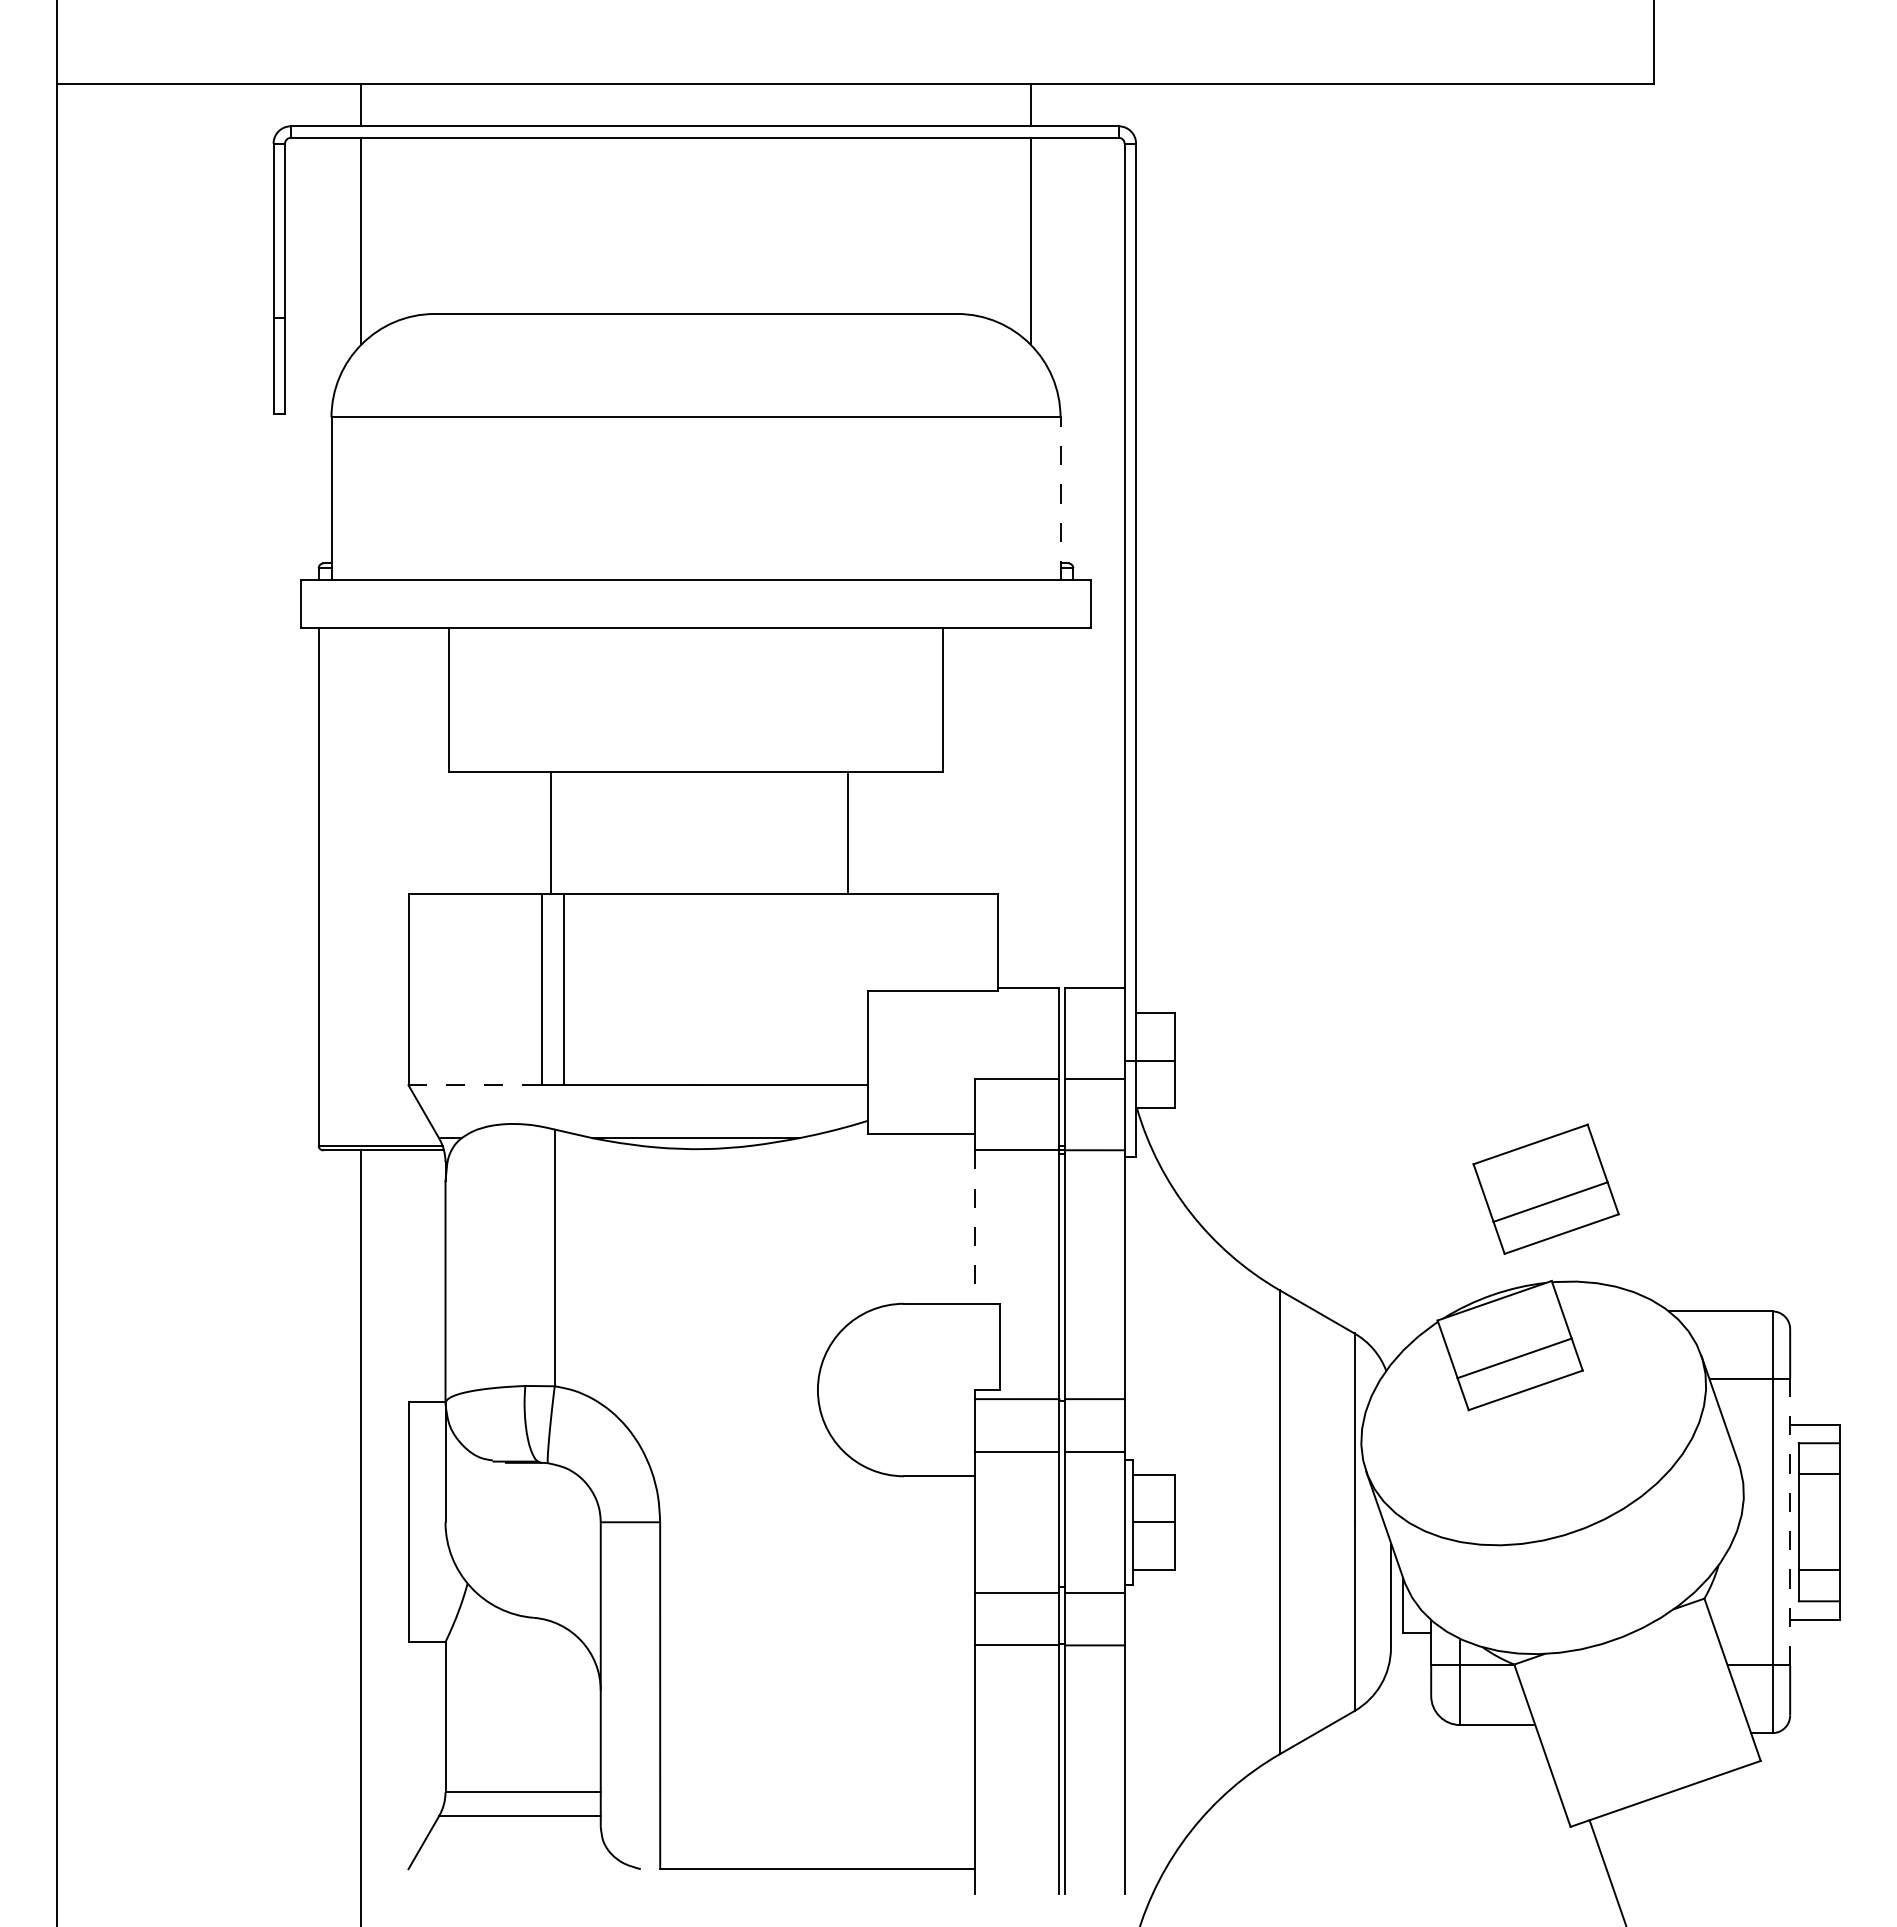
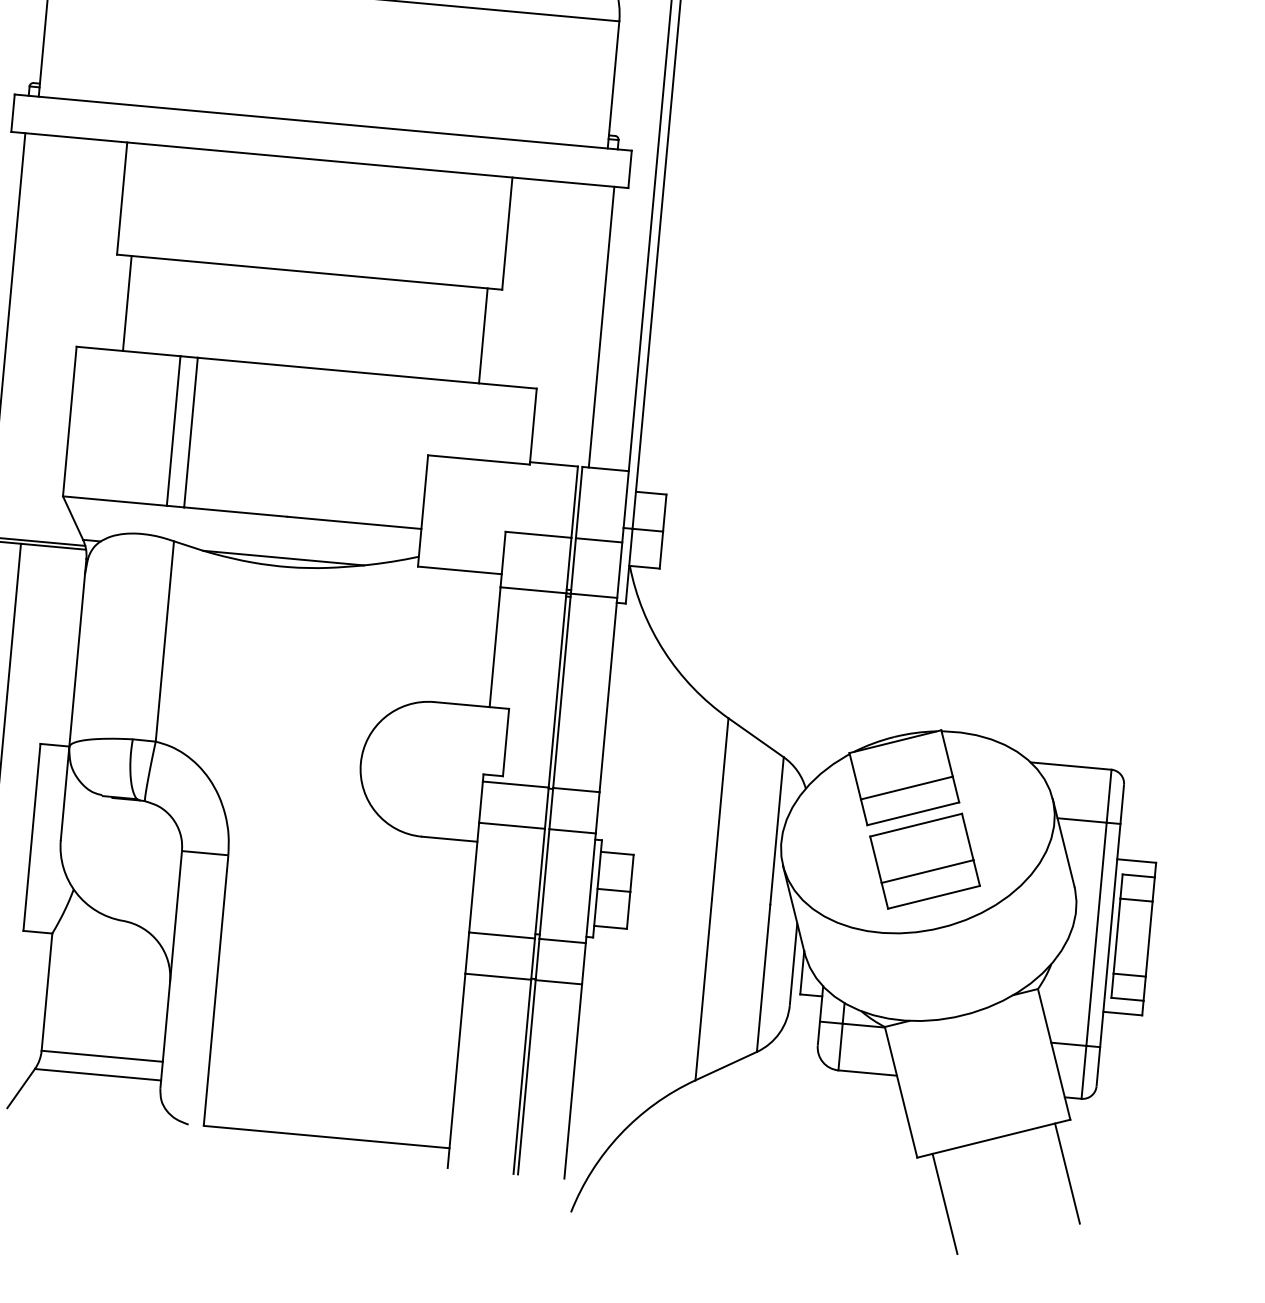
line: (1060, 498) -> (613, 84), dashed -> solid
line: (1073, 807) -> (601, 326), added
line: (550, 832) -> (126, 303), moved
line: (848, 832) -> (483, 335), moved
line: (475, 1085) -> (115, 501), dashed -> solid
part: (1545, 1188) -> (924, 860), moved
line: (975, 1227) -> (495, 647), dashed -> solid
line: (1790, 1522) -> (1110, 935), dashed -> solid
line: (1762, 1829) -> (1066, 1173), added

